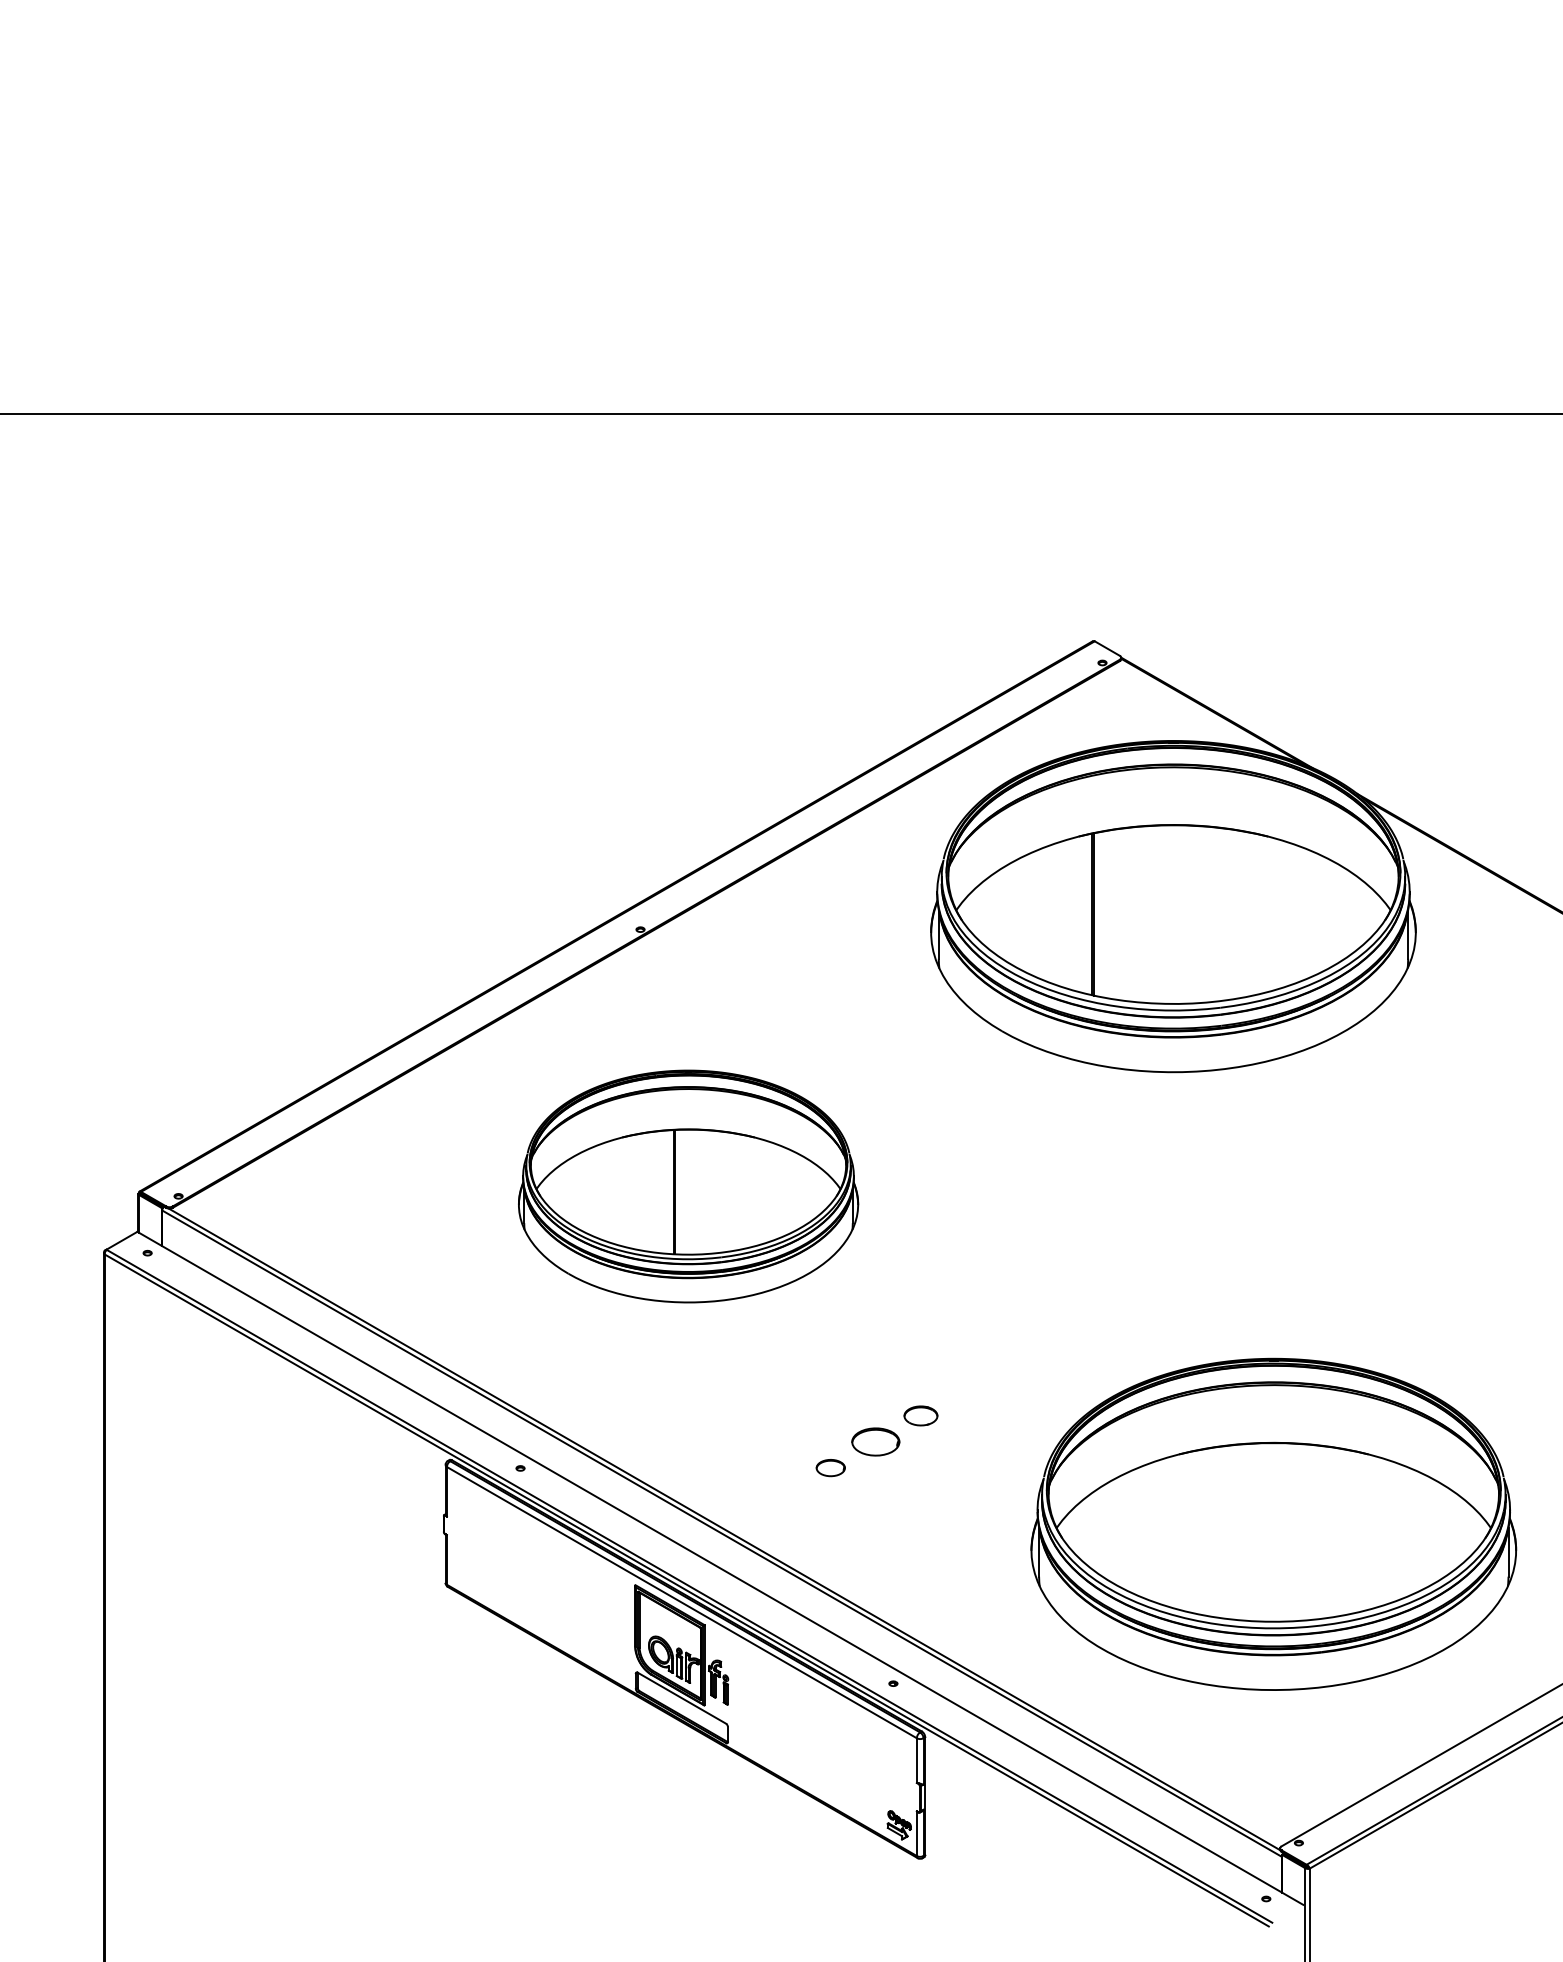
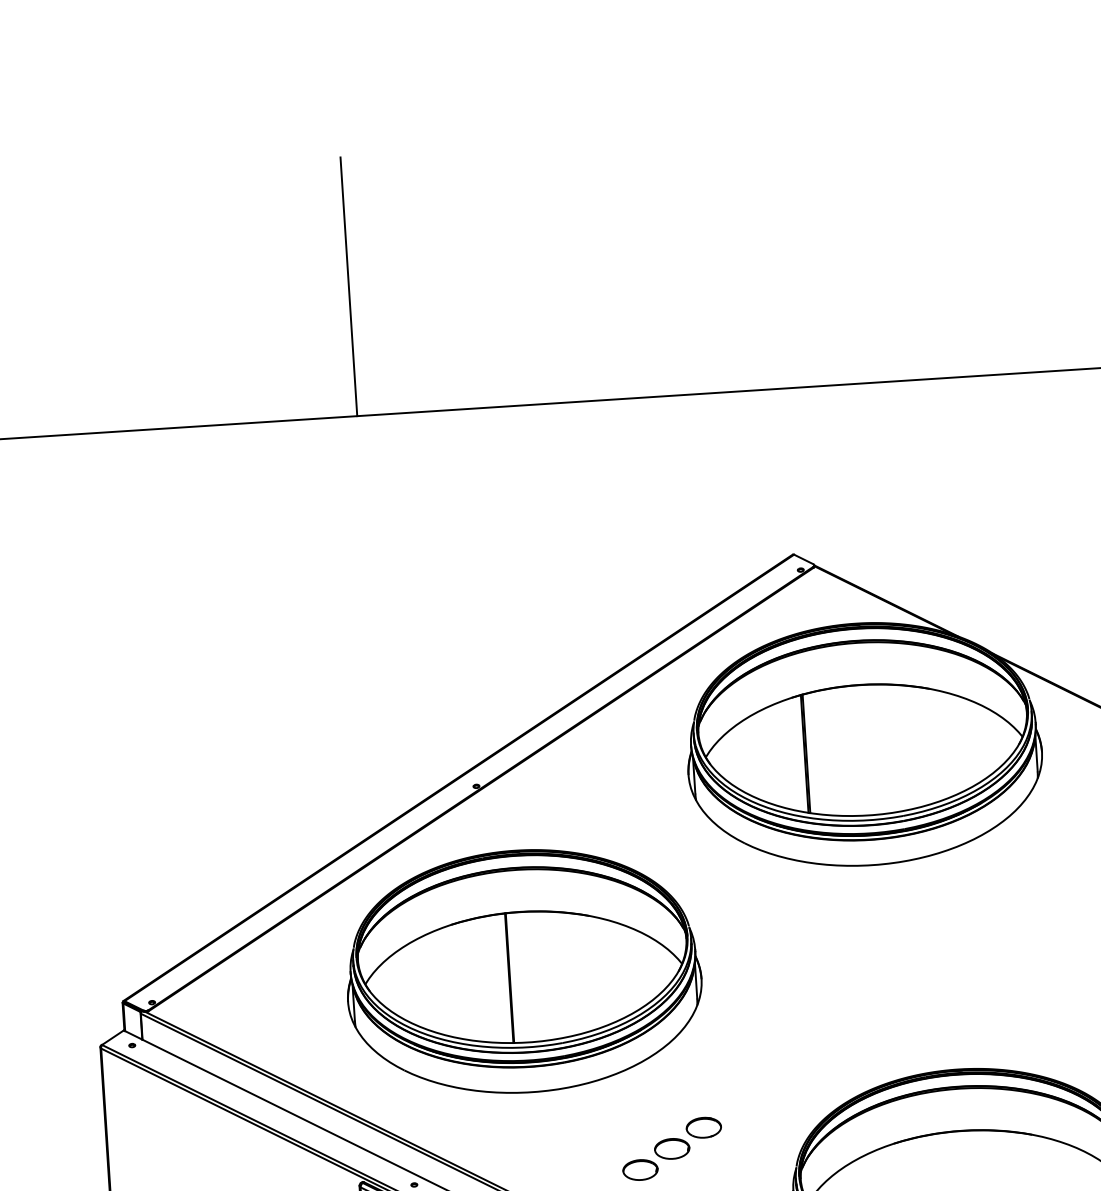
line: (510, 235) -> (348, 286), added
part: (688, 1186) -> (523, 971), size x1.43
part: (920, 1415) -> (703, 1127), size x1.43
part: (830, 1467) -> (640, 1169), size x1.67

